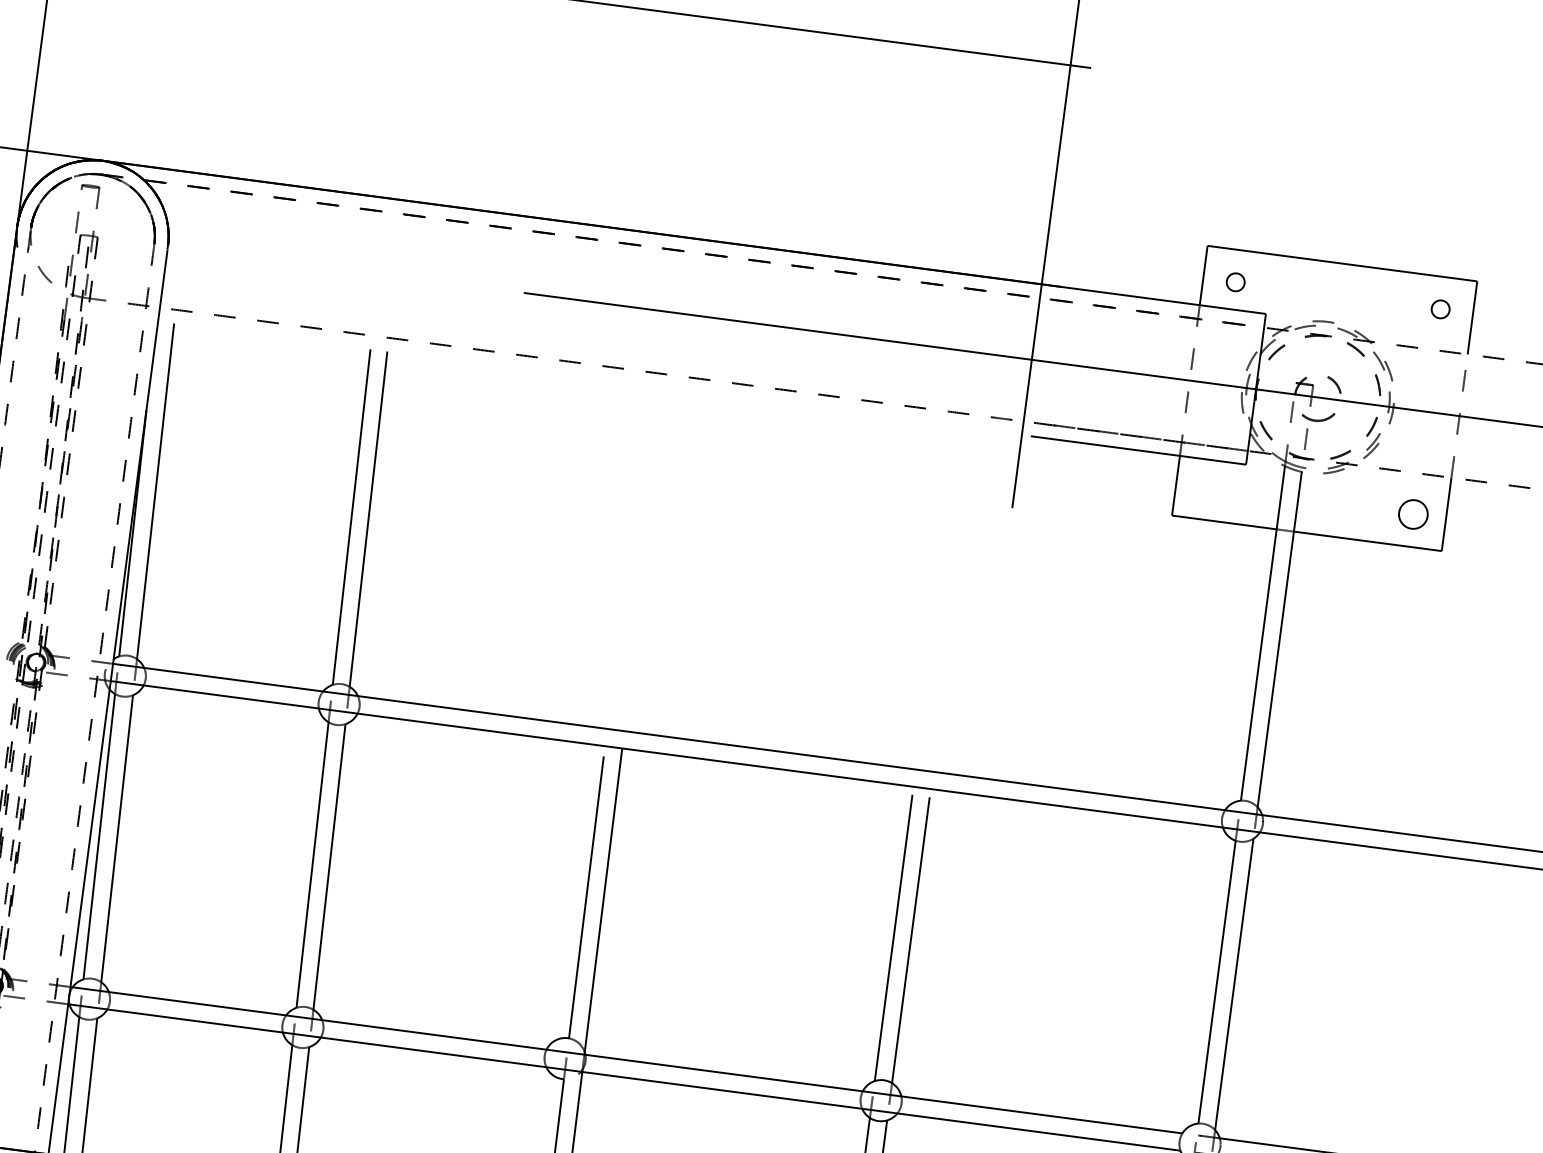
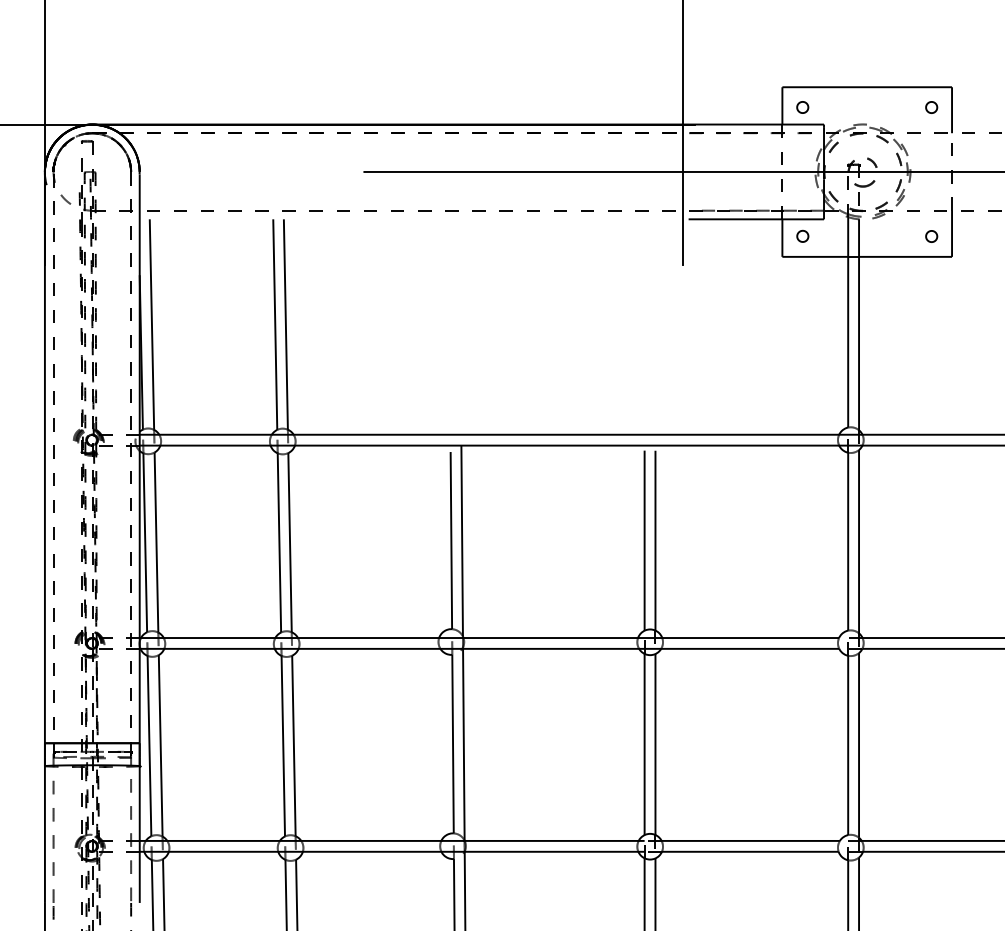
part: (1208, 485) -> (802, 235), added
part: (1413, 514) -> (931, 236), size x0.62

